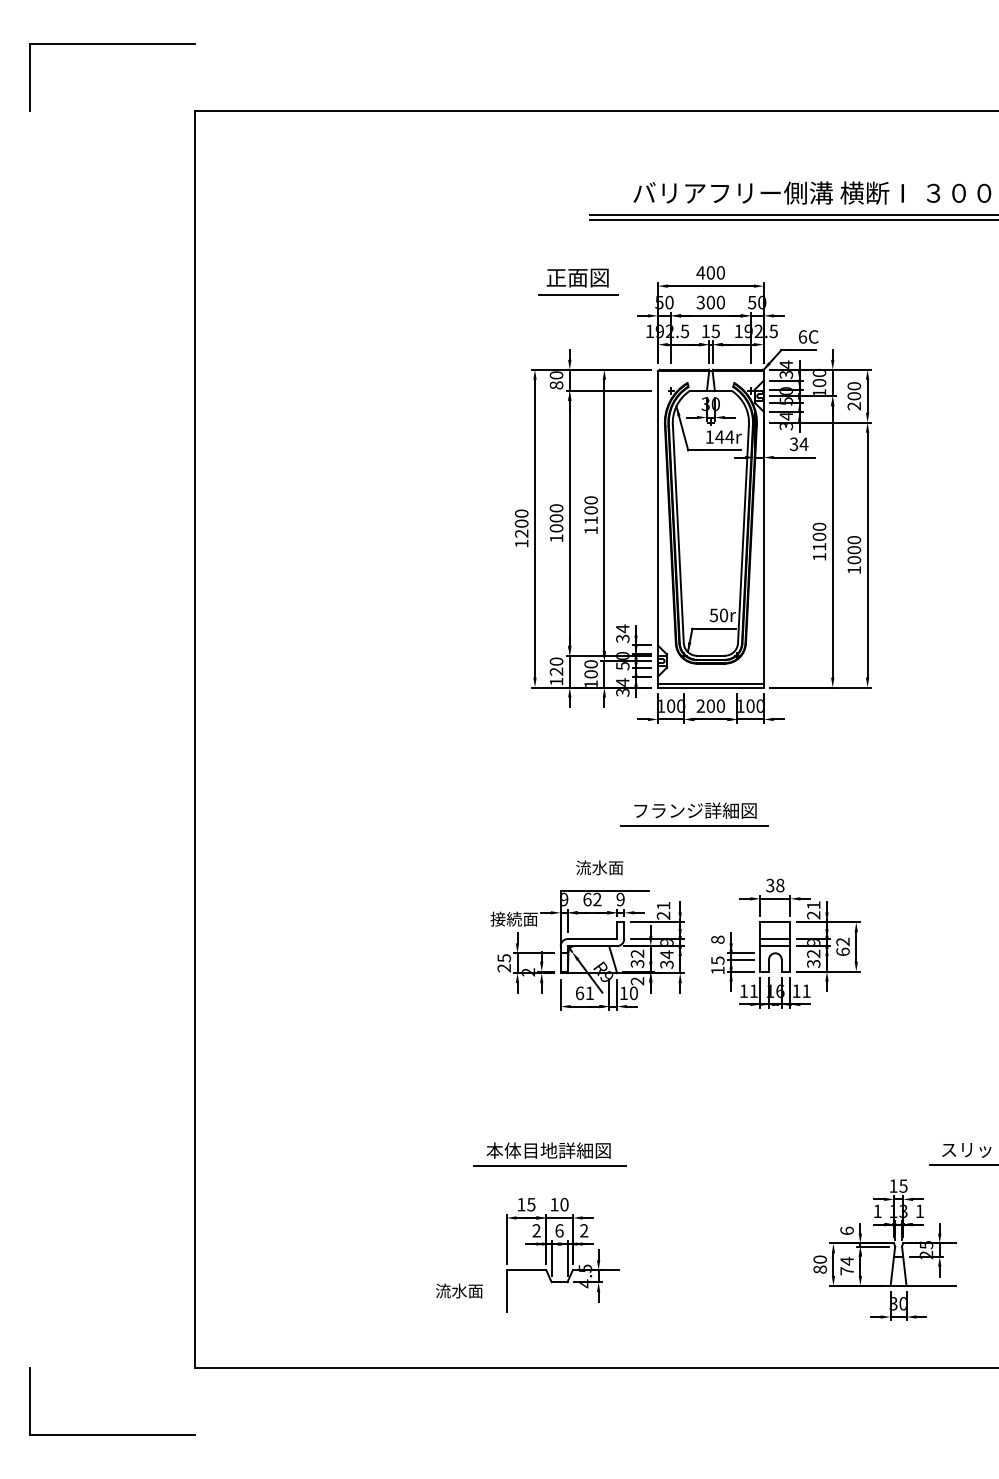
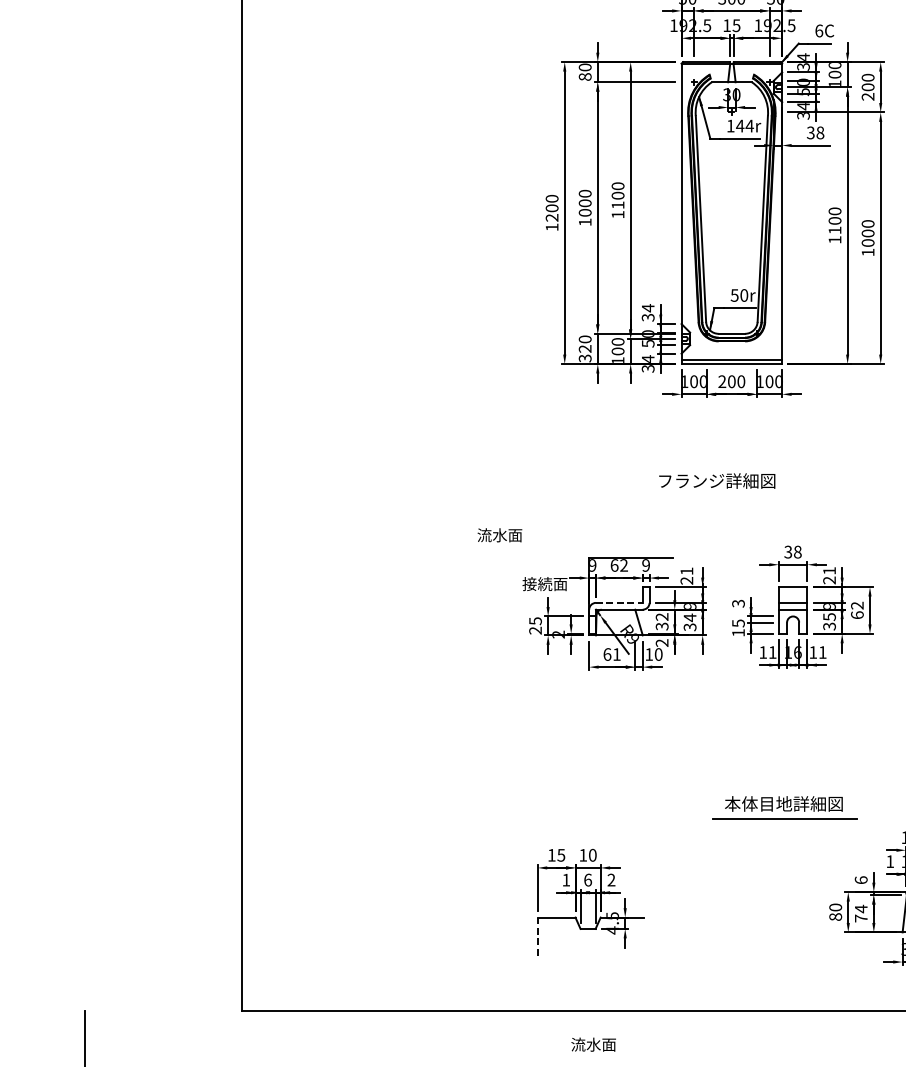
text: (803, 444) -> (819, 133), 34 -> 38
text: (556, 681) -> (585, 358), 120 -> 320
line: (694, 826) -> (716, 496), removed
text: (599, 867) -> (499, 534), moved
line: (592, 939) -> (619, 603), solid -> dashed
text: (717, 939) -> (738, 603), 8 -> 3
text: (813, 953) -> (829, 616), 32 -> 35
part: (549, 1154) -> (784, 807), moved
text: (536, 1230) -> (566, 879), 2 -> 1
text: (459, 1290) -> (593, 1044), moved
line: (506, 1291) -> (537, 937), solid -> dashed

